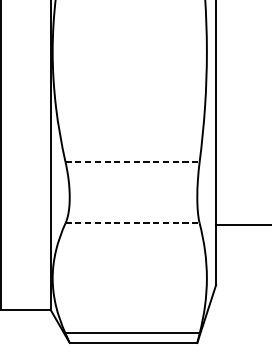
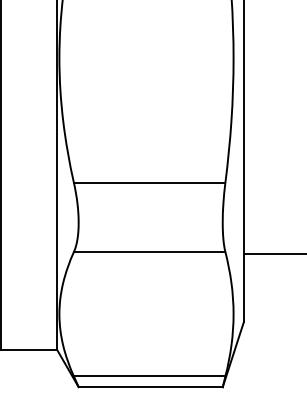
line: (132, 161) -> (149, 182), dashed -> solid
line: (132, 222) -> (149, 251), dashed -> solid

